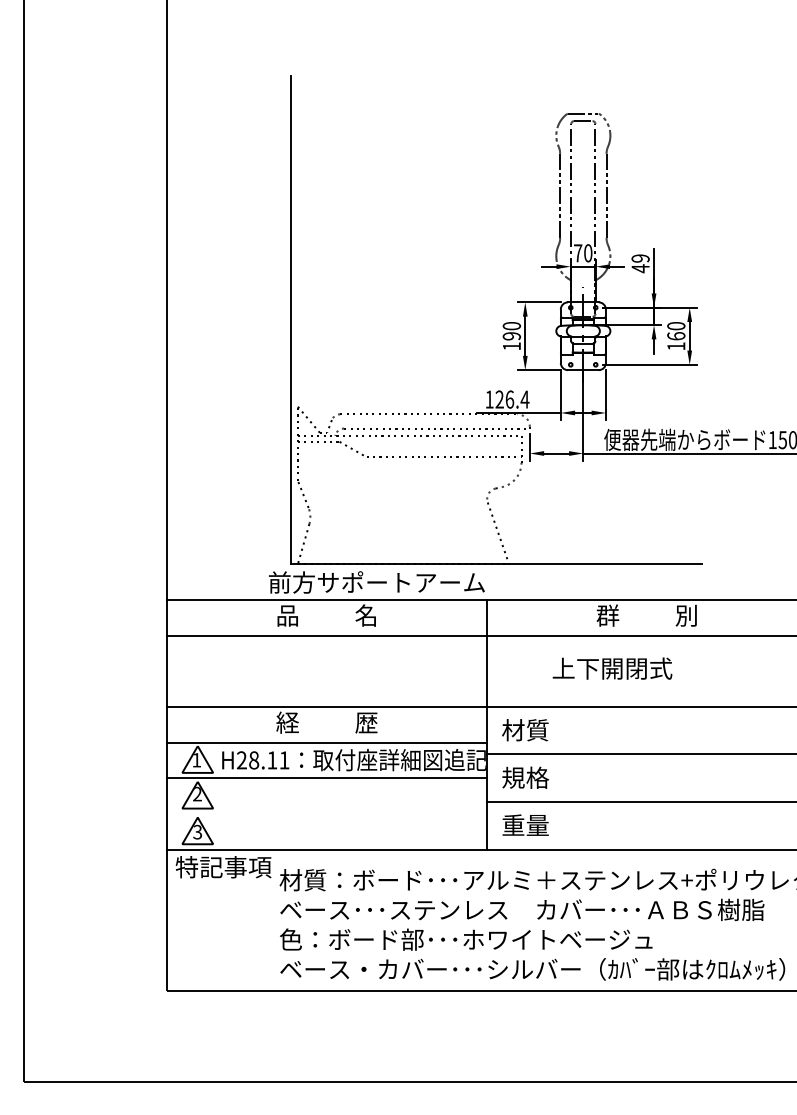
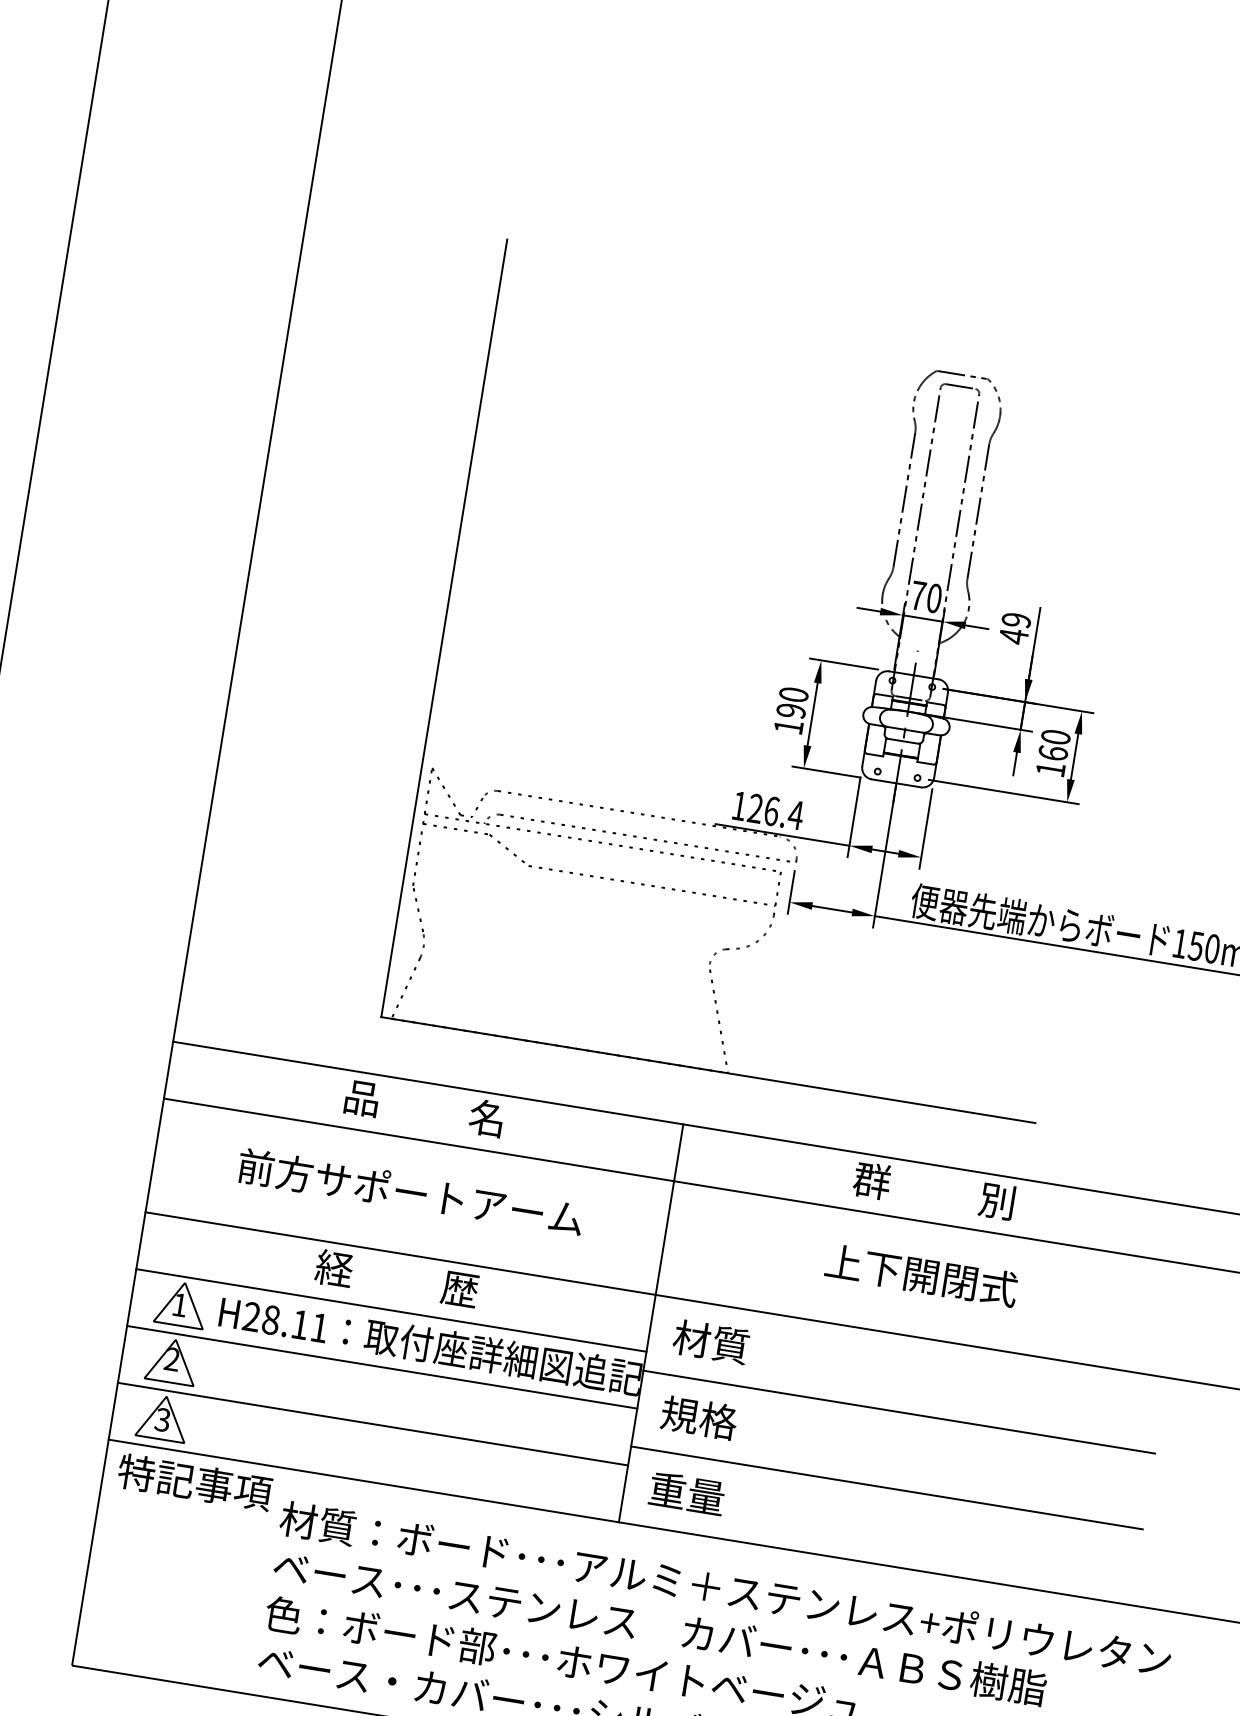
text: (376, 582) -> (410, 1192), moved
text: (612, 668) -> (921, 1275), moved
line: (326, 813) -> (372, 1423), added

